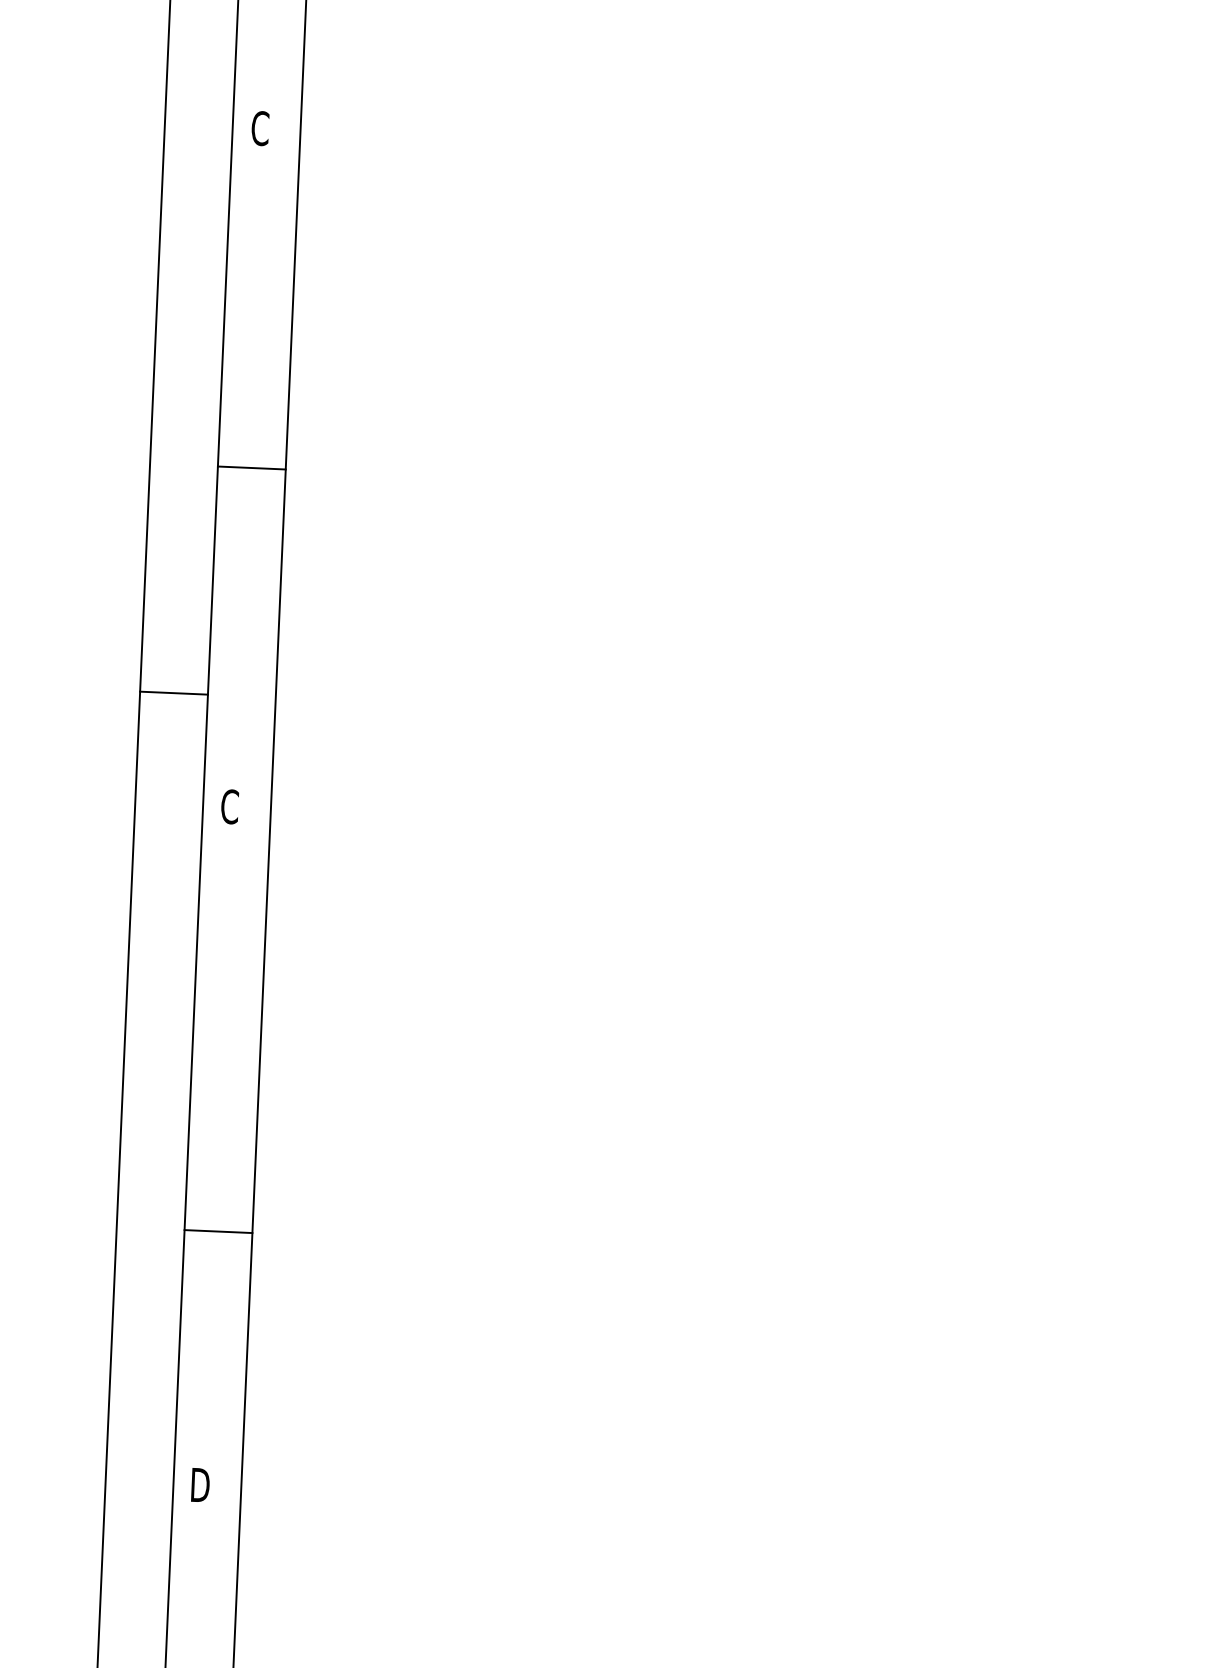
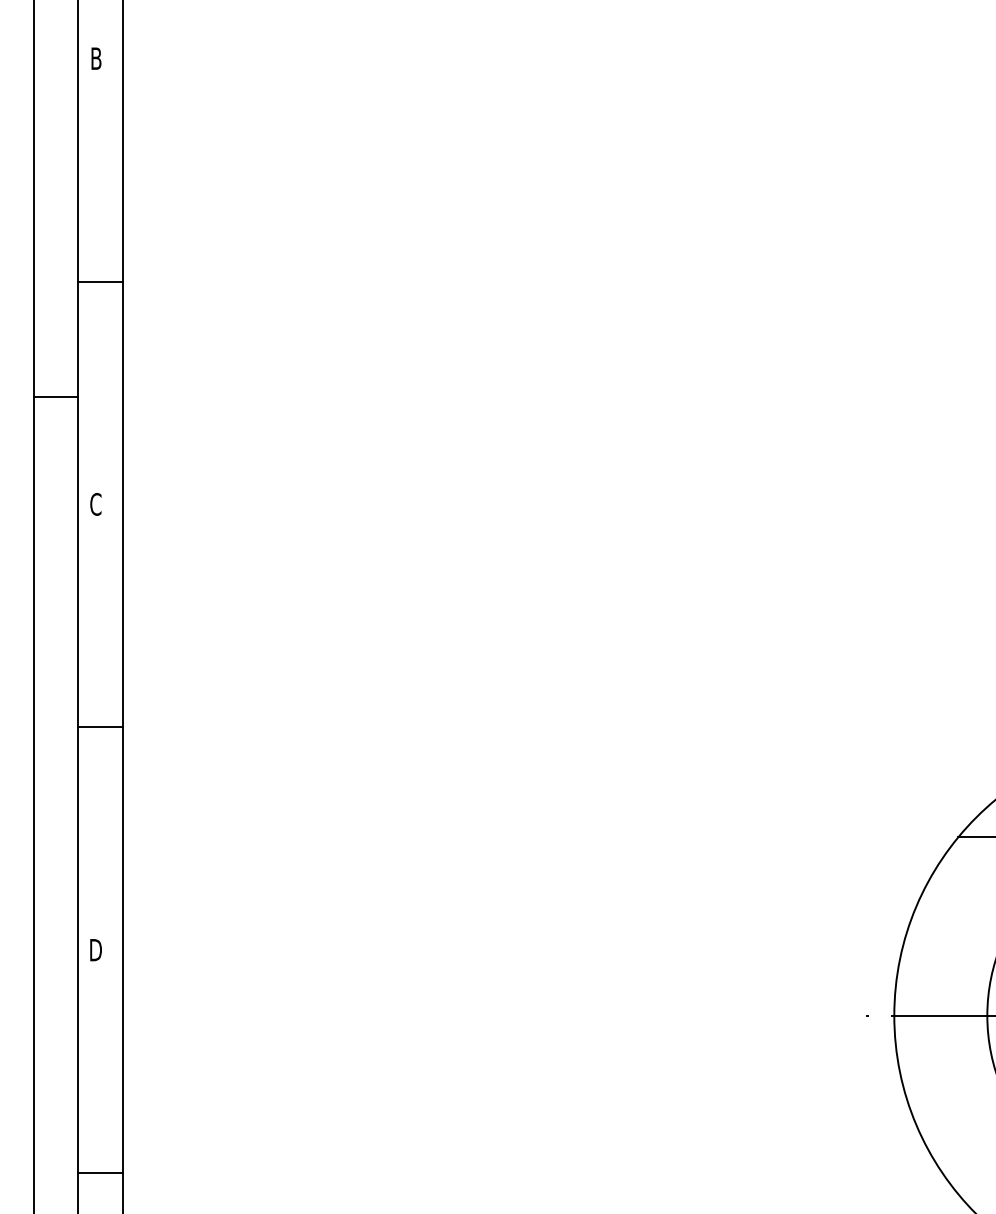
text: (258, 128) -> (95, 58), C -> B
line: (173, 693) -> (55, 397), moved
line: (218, 1231) -> (100, 727), moved

